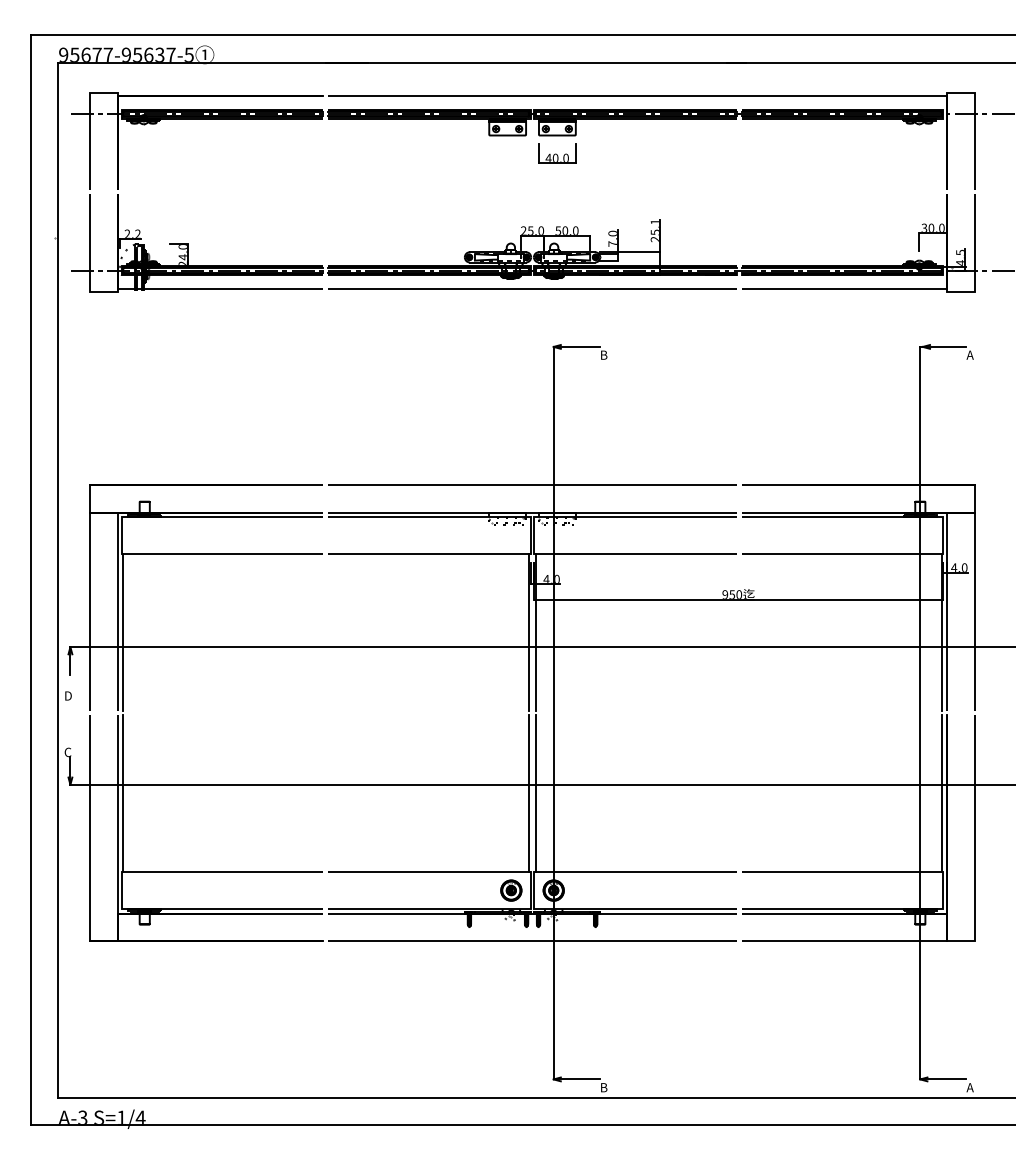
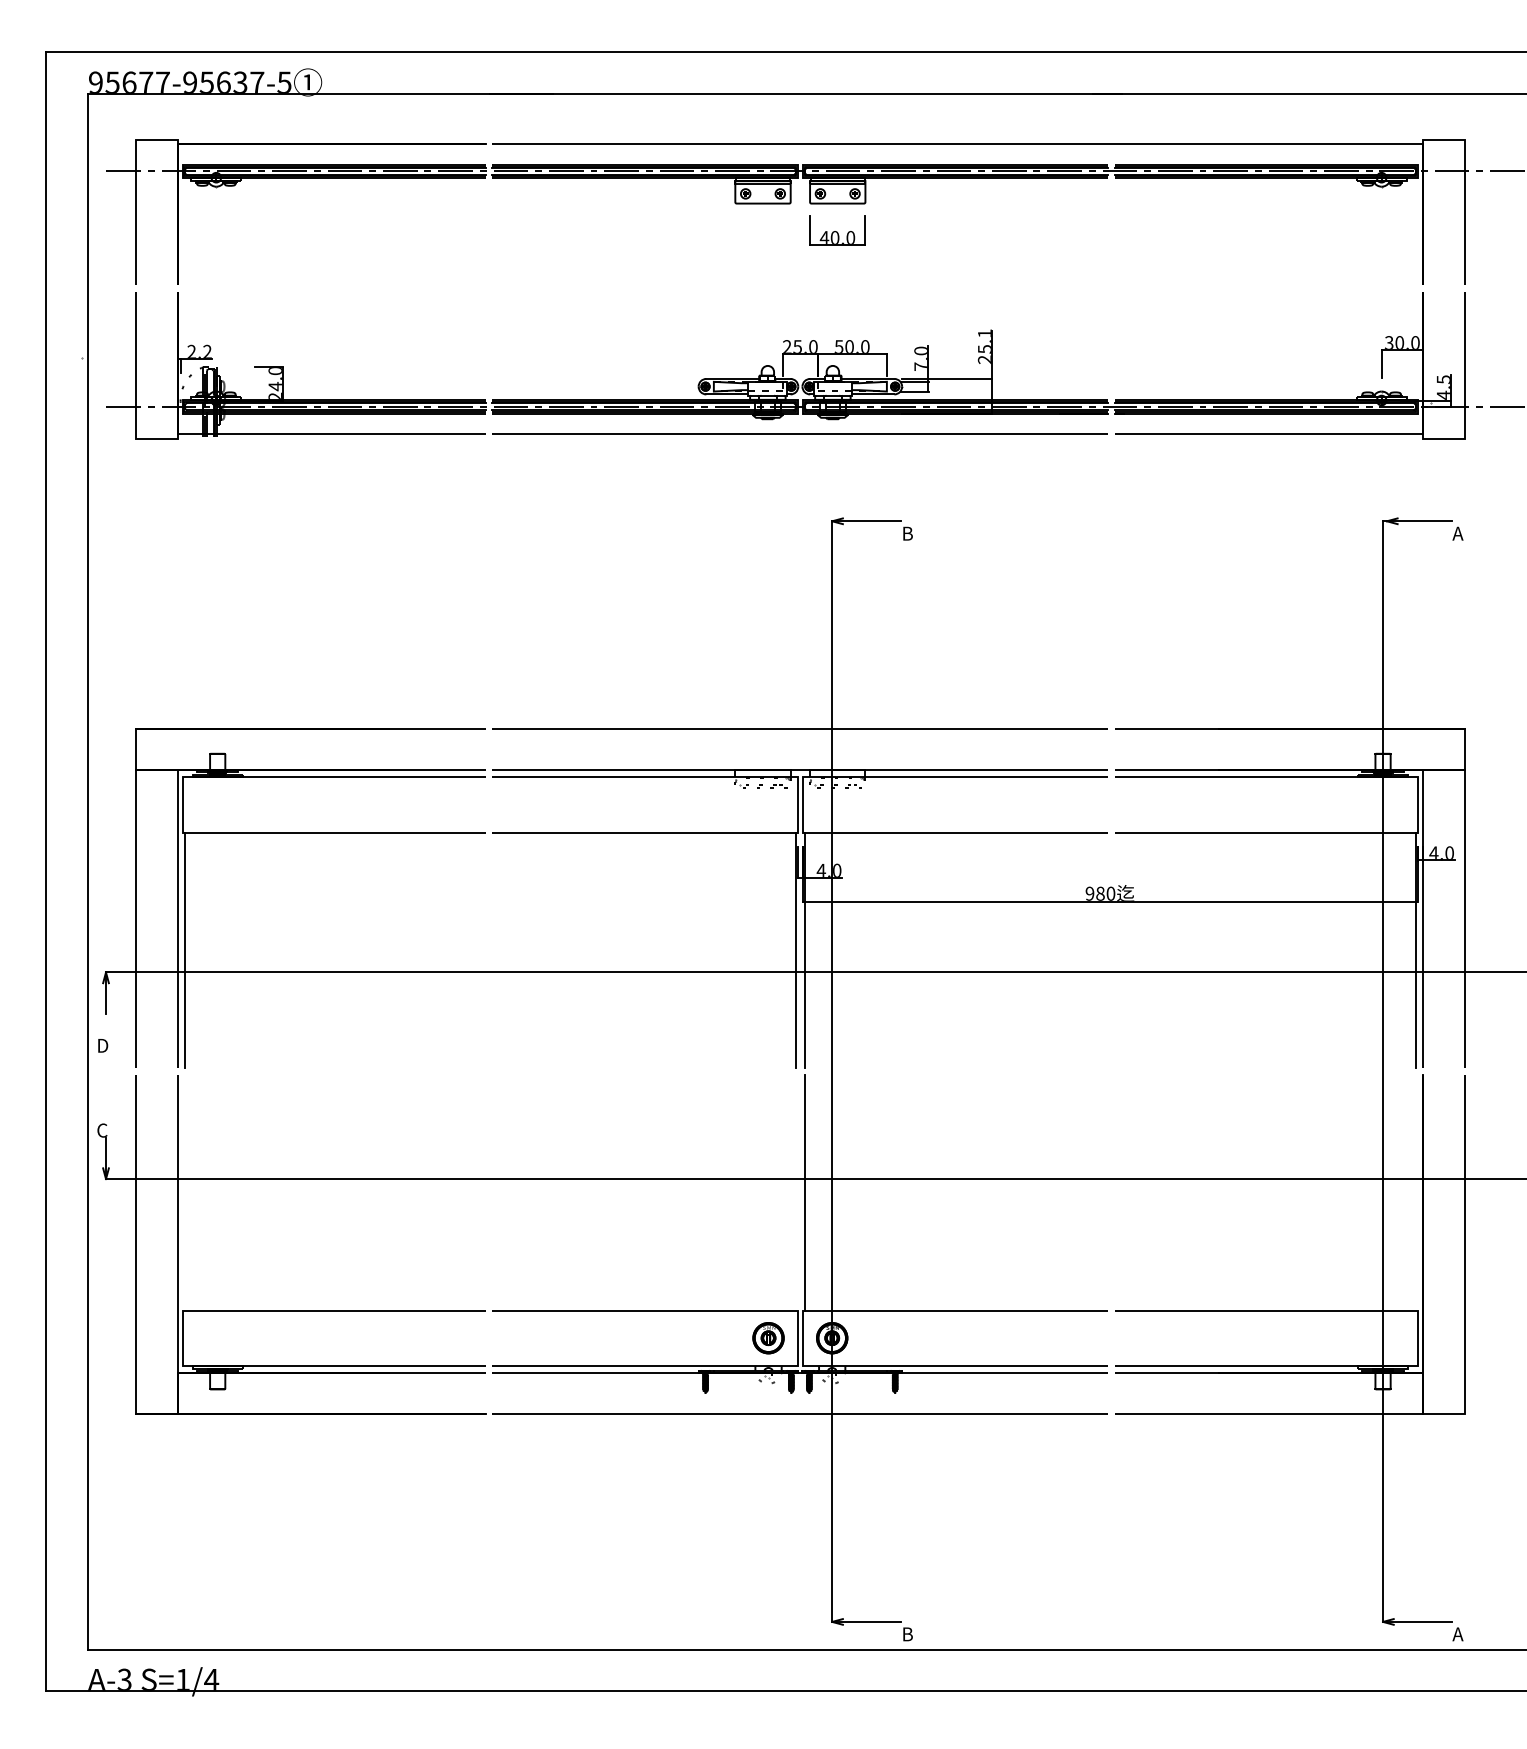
text: (732, 594) -> (1100, 893), 950 -> 980
line: (123, 793) -> (185, 1192), removed
line: (529, 793) -> (795, 1192), removed
line: (941, 793) -> (1414, 1192), removed

